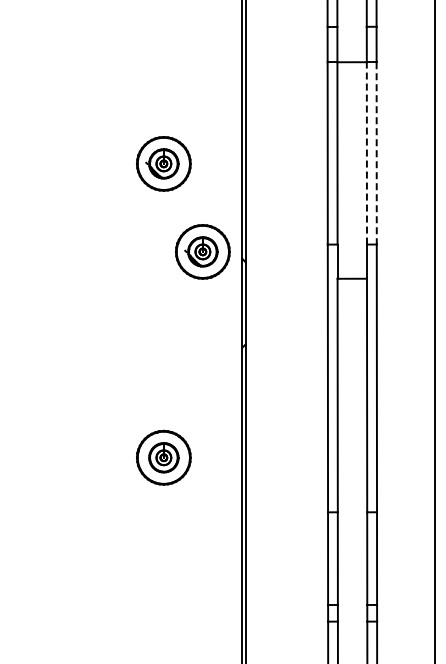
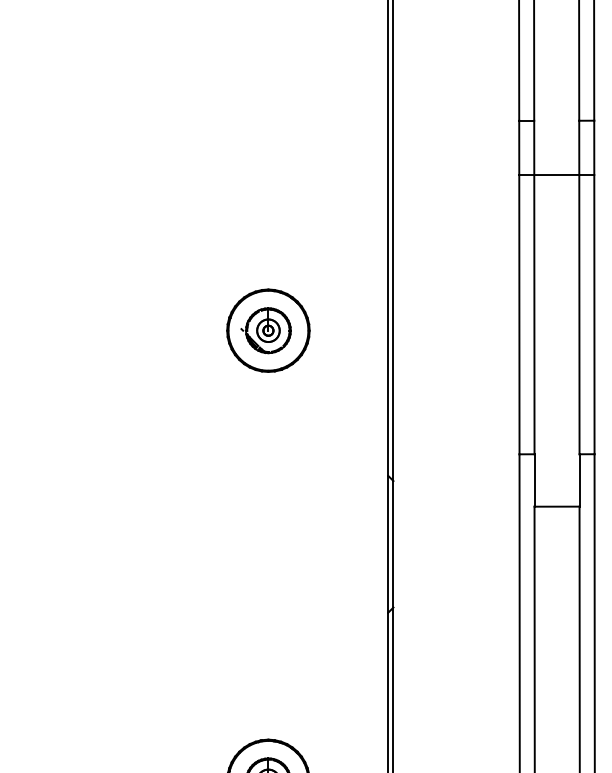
line: (366, 152) -> (578, 313), dashed -> solid
line: (376, 153) -> (594, 314), dashed -> solid
part: (202, 251) -> (327, 464), removed

